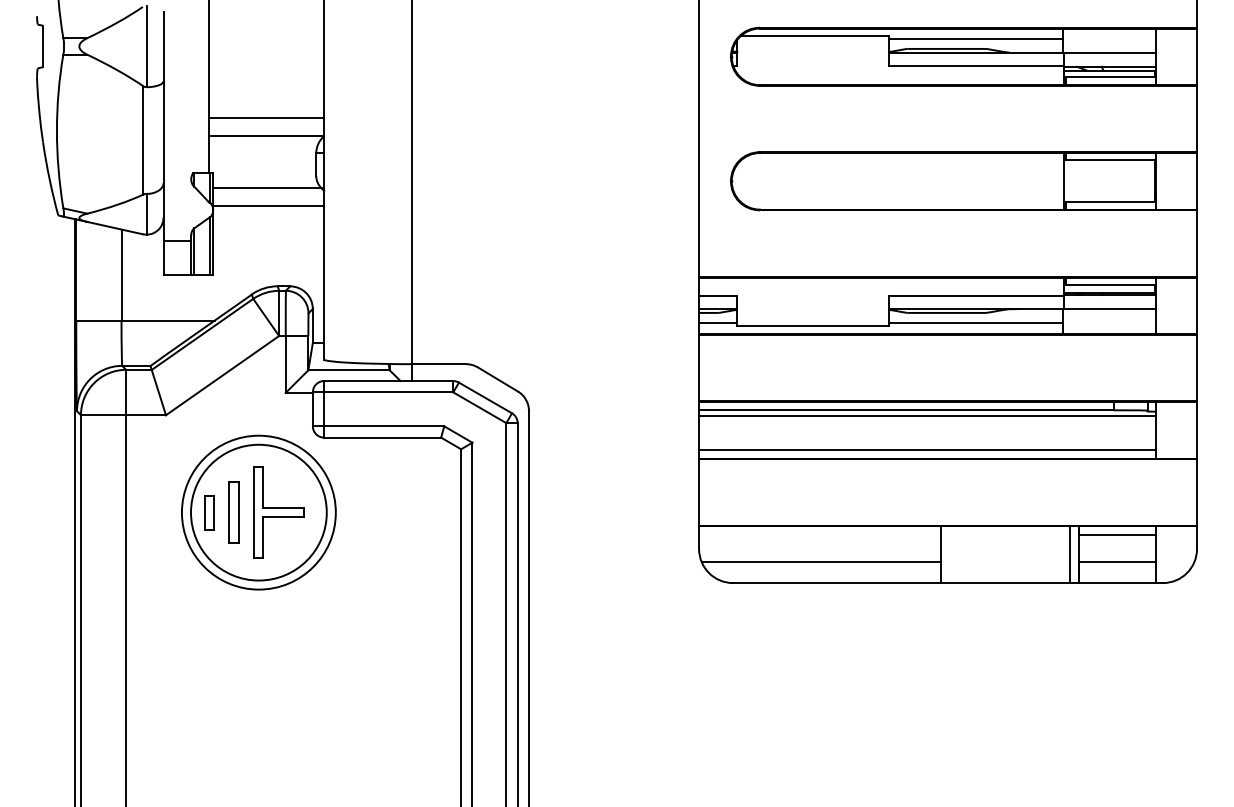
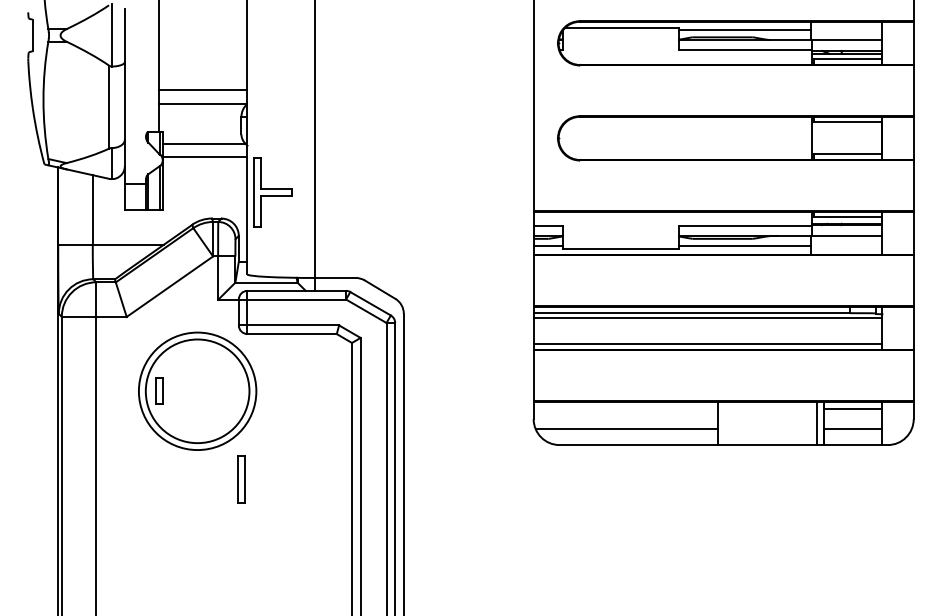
part: (233, 512) -> (241, 479), moved
part: (278, 512) -> (272, 192), moved

